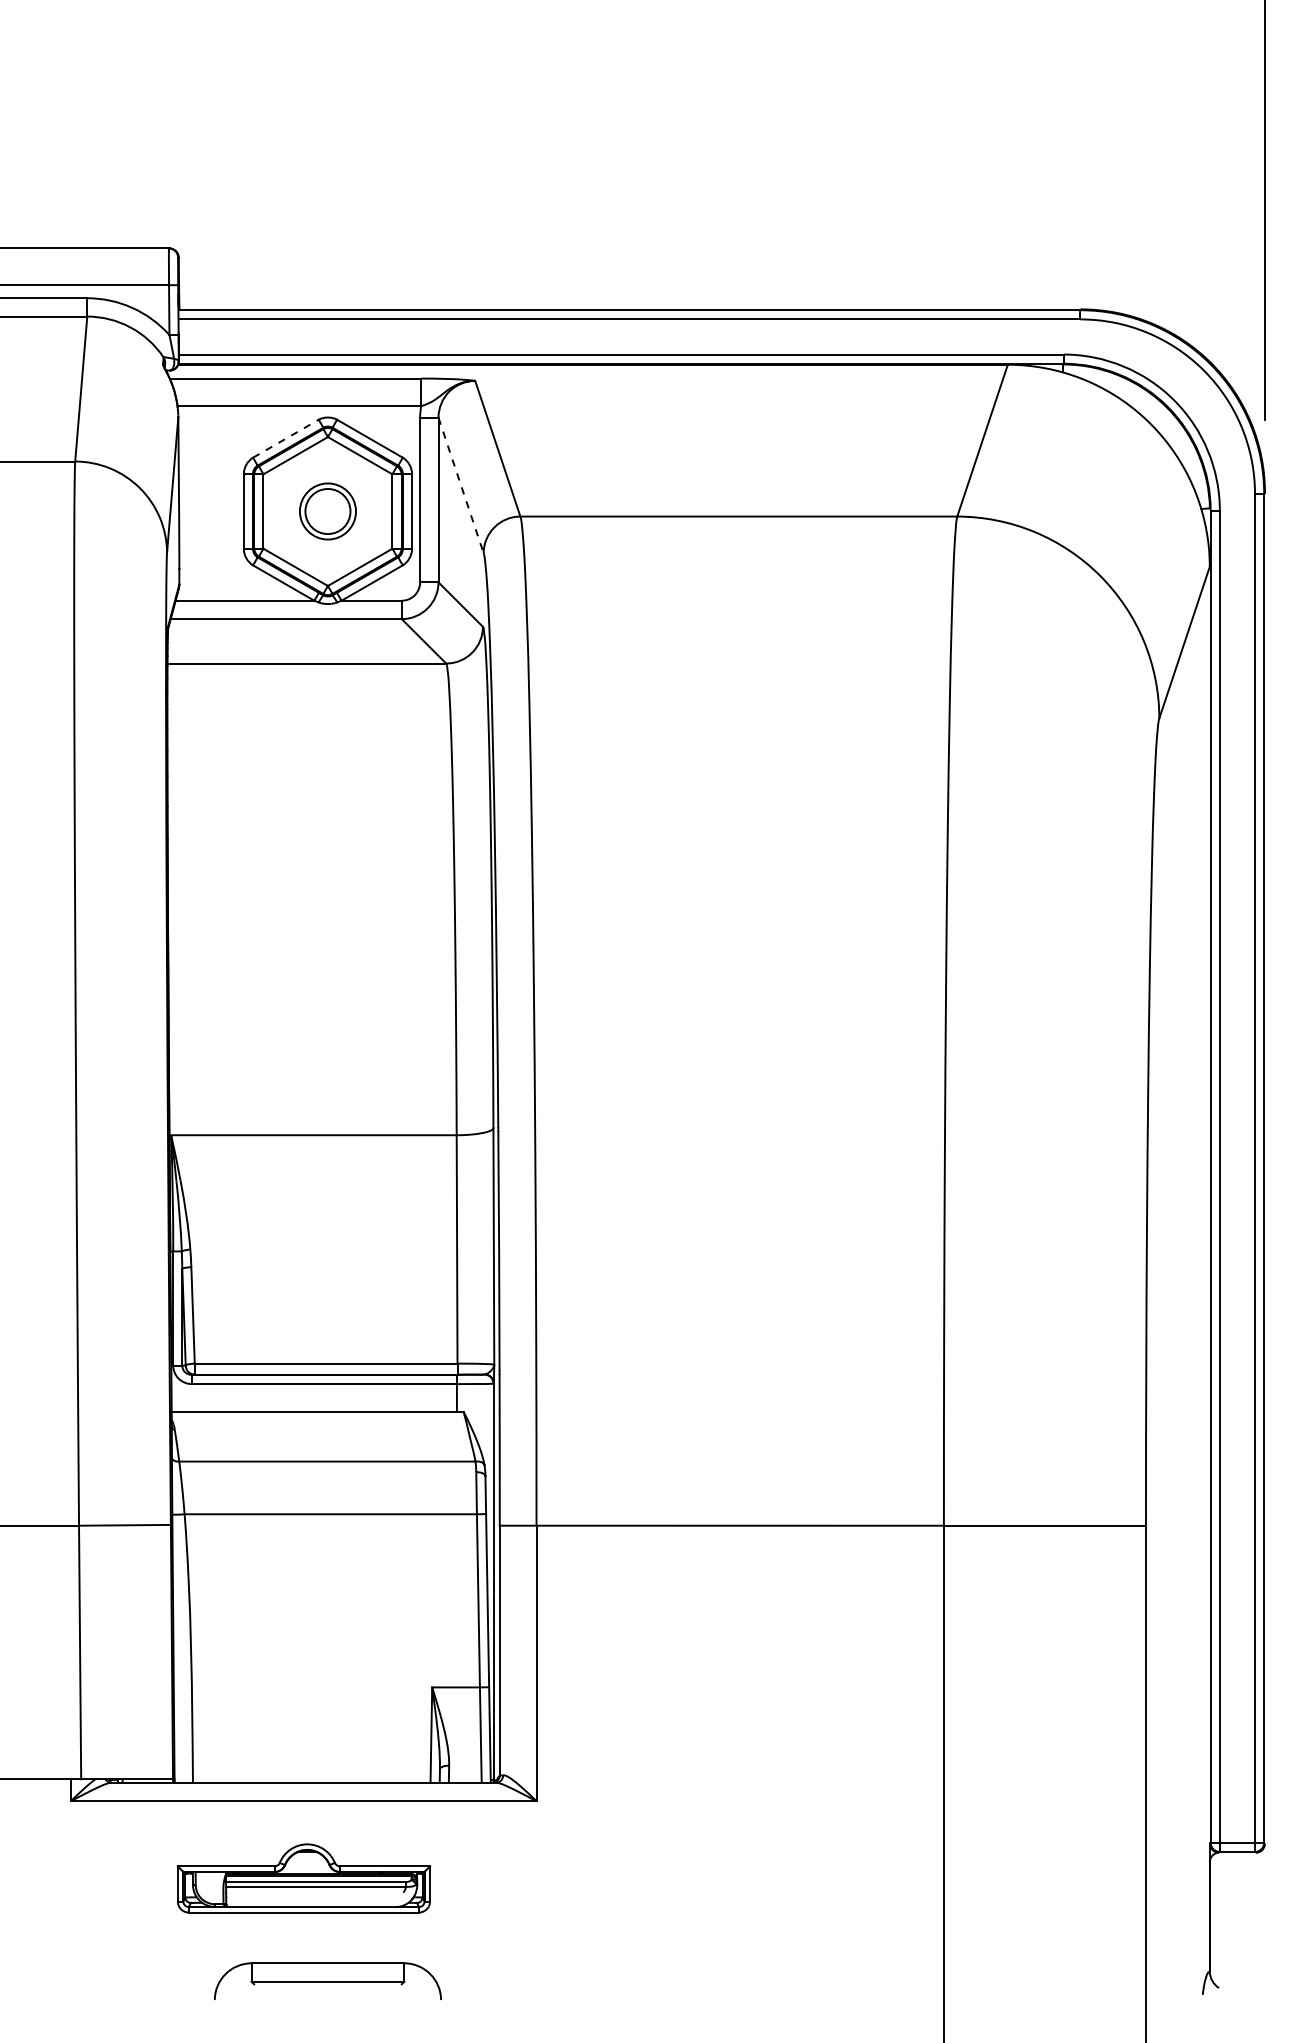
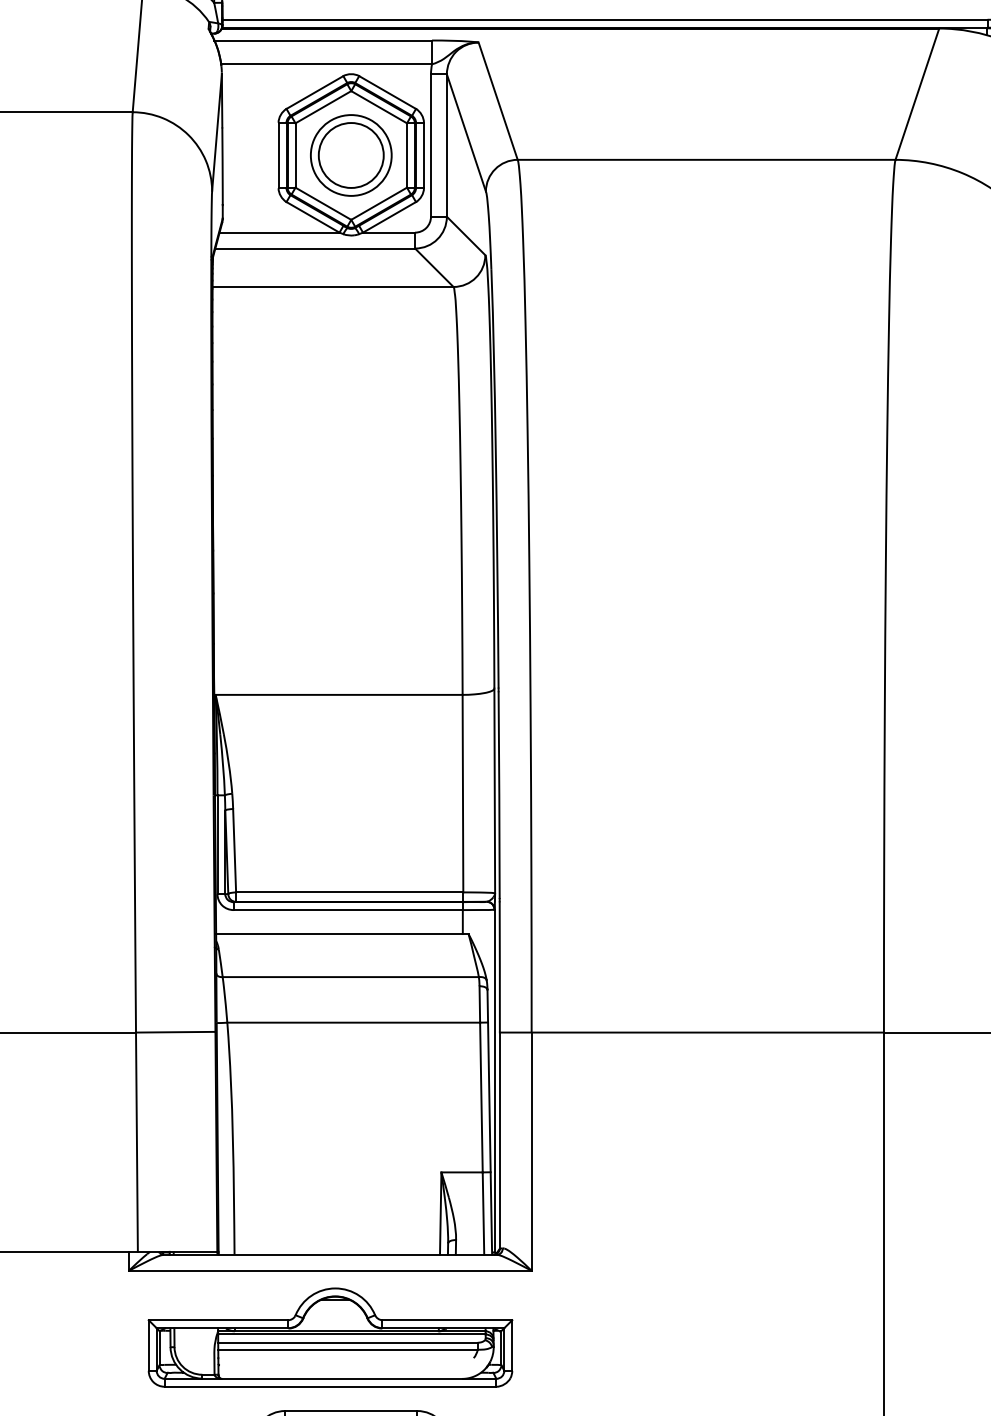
line: (285, 438) -> (314, 92), dashed -> solid
line: (461, 485) -> (466, 132), dashed -> solid
part: (327, 511) -> (350, 155), size x1.67
part: (303, 1878) -> (330, 1337), size x1.67

